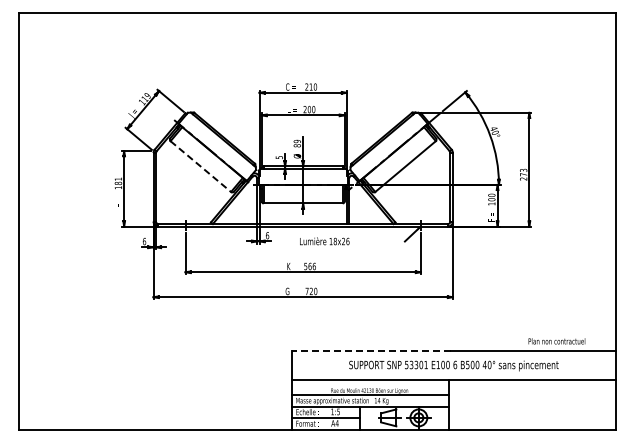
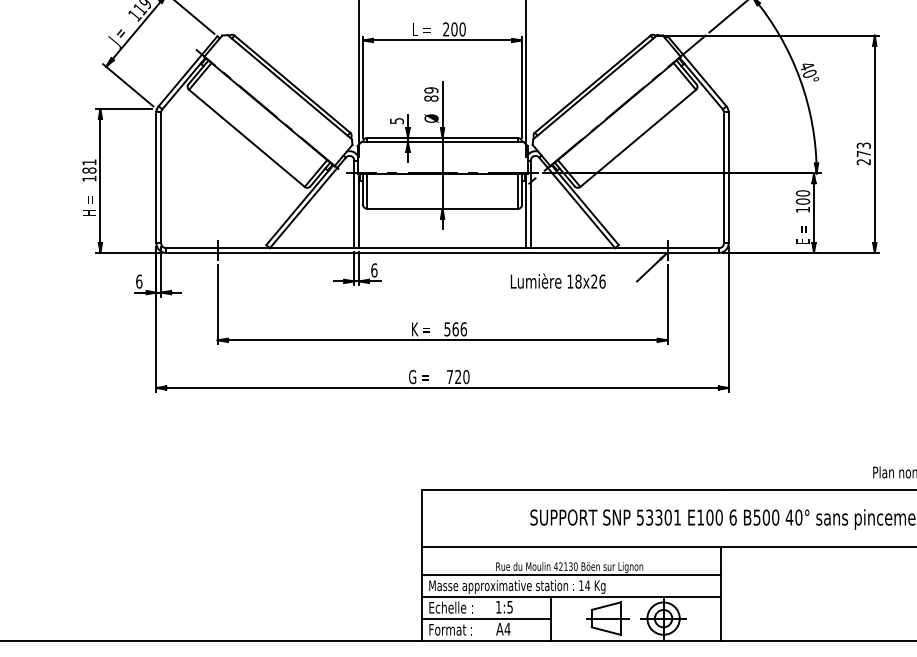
line: (200, 166) -> (246, 138), dashed -> solid
text: (324, 241) -> (557, 281), moved
line: (370, 350) -> (571, 489), dashed -> solid

